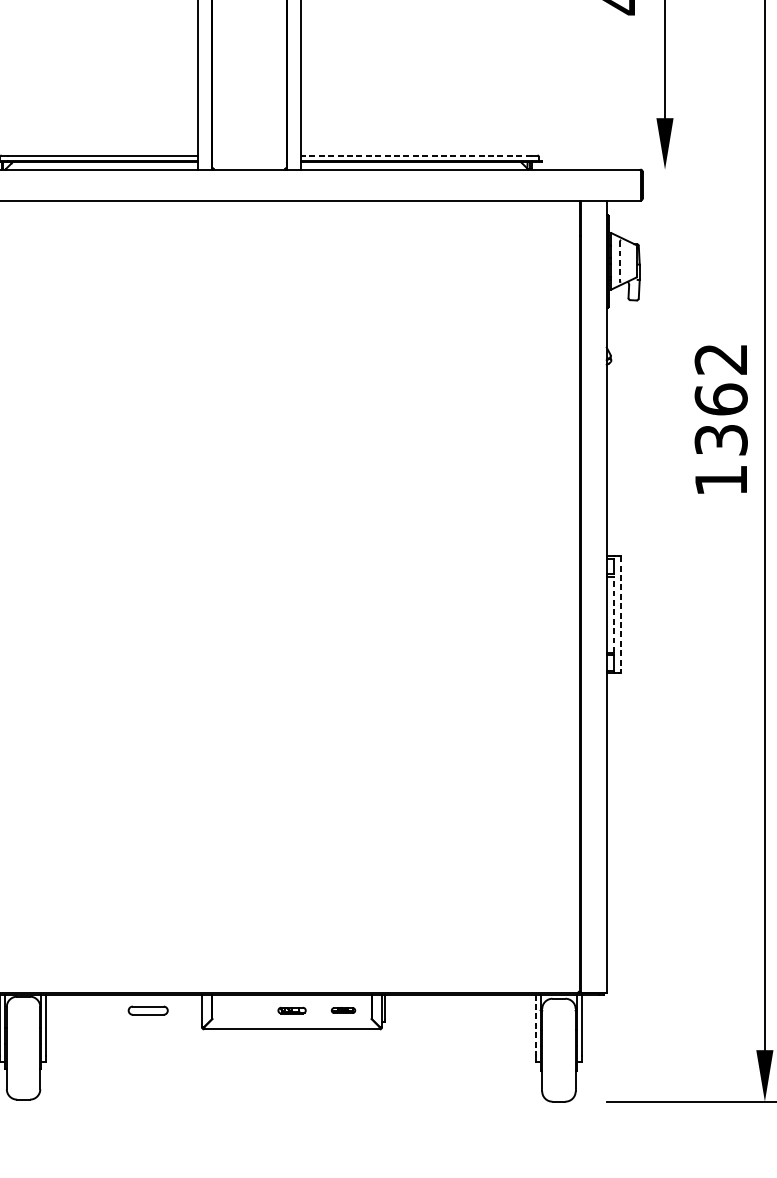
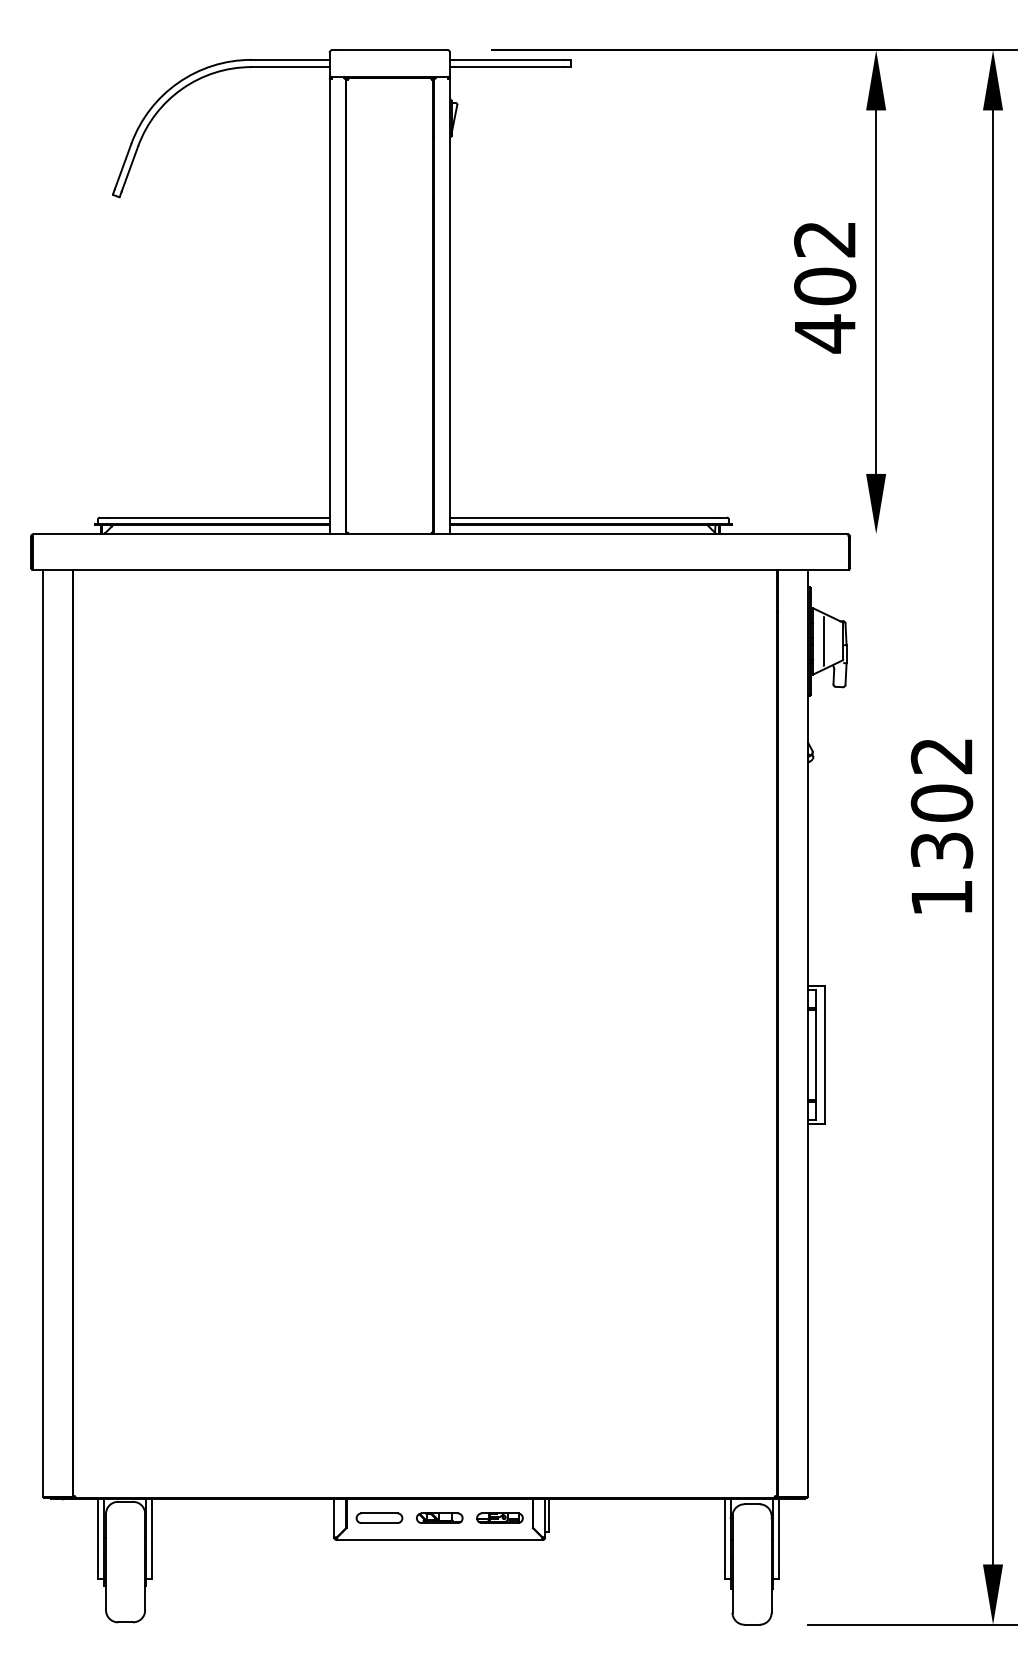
line: (416, 155) -> (585, 517), dashed -> solid
line: (620, 261) -> (824, 641), dashed -> solid
text: (720, 399) -> (941, 802), 1362 -> 1302
line: (614, 615) -> (816, 1055), dashed -> solid
line: (620, 615) -> (824, 1055), dashed -> solid
part: (148, 1010) -> (379, 1517), moved
part: (291, 1010) -> (439, 1517), size x1.43
part: (343, 1010) -> (499, 1517), size x1.67
line: (535, 1026) -> (724, 1536), dashed -> solid

